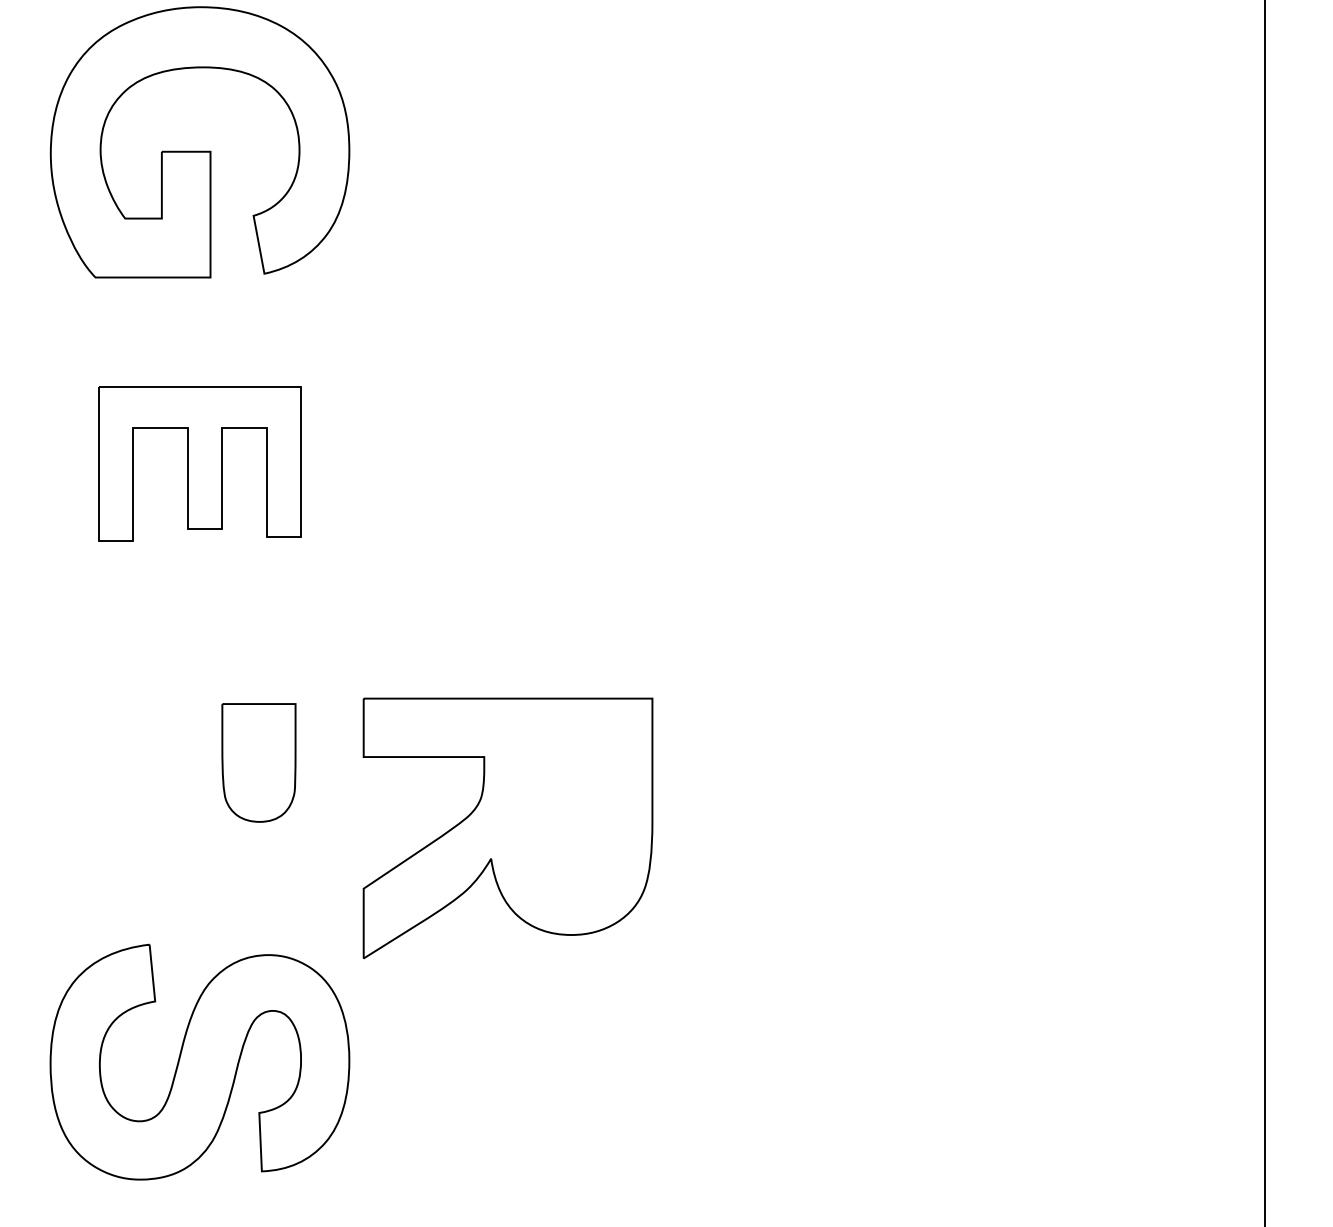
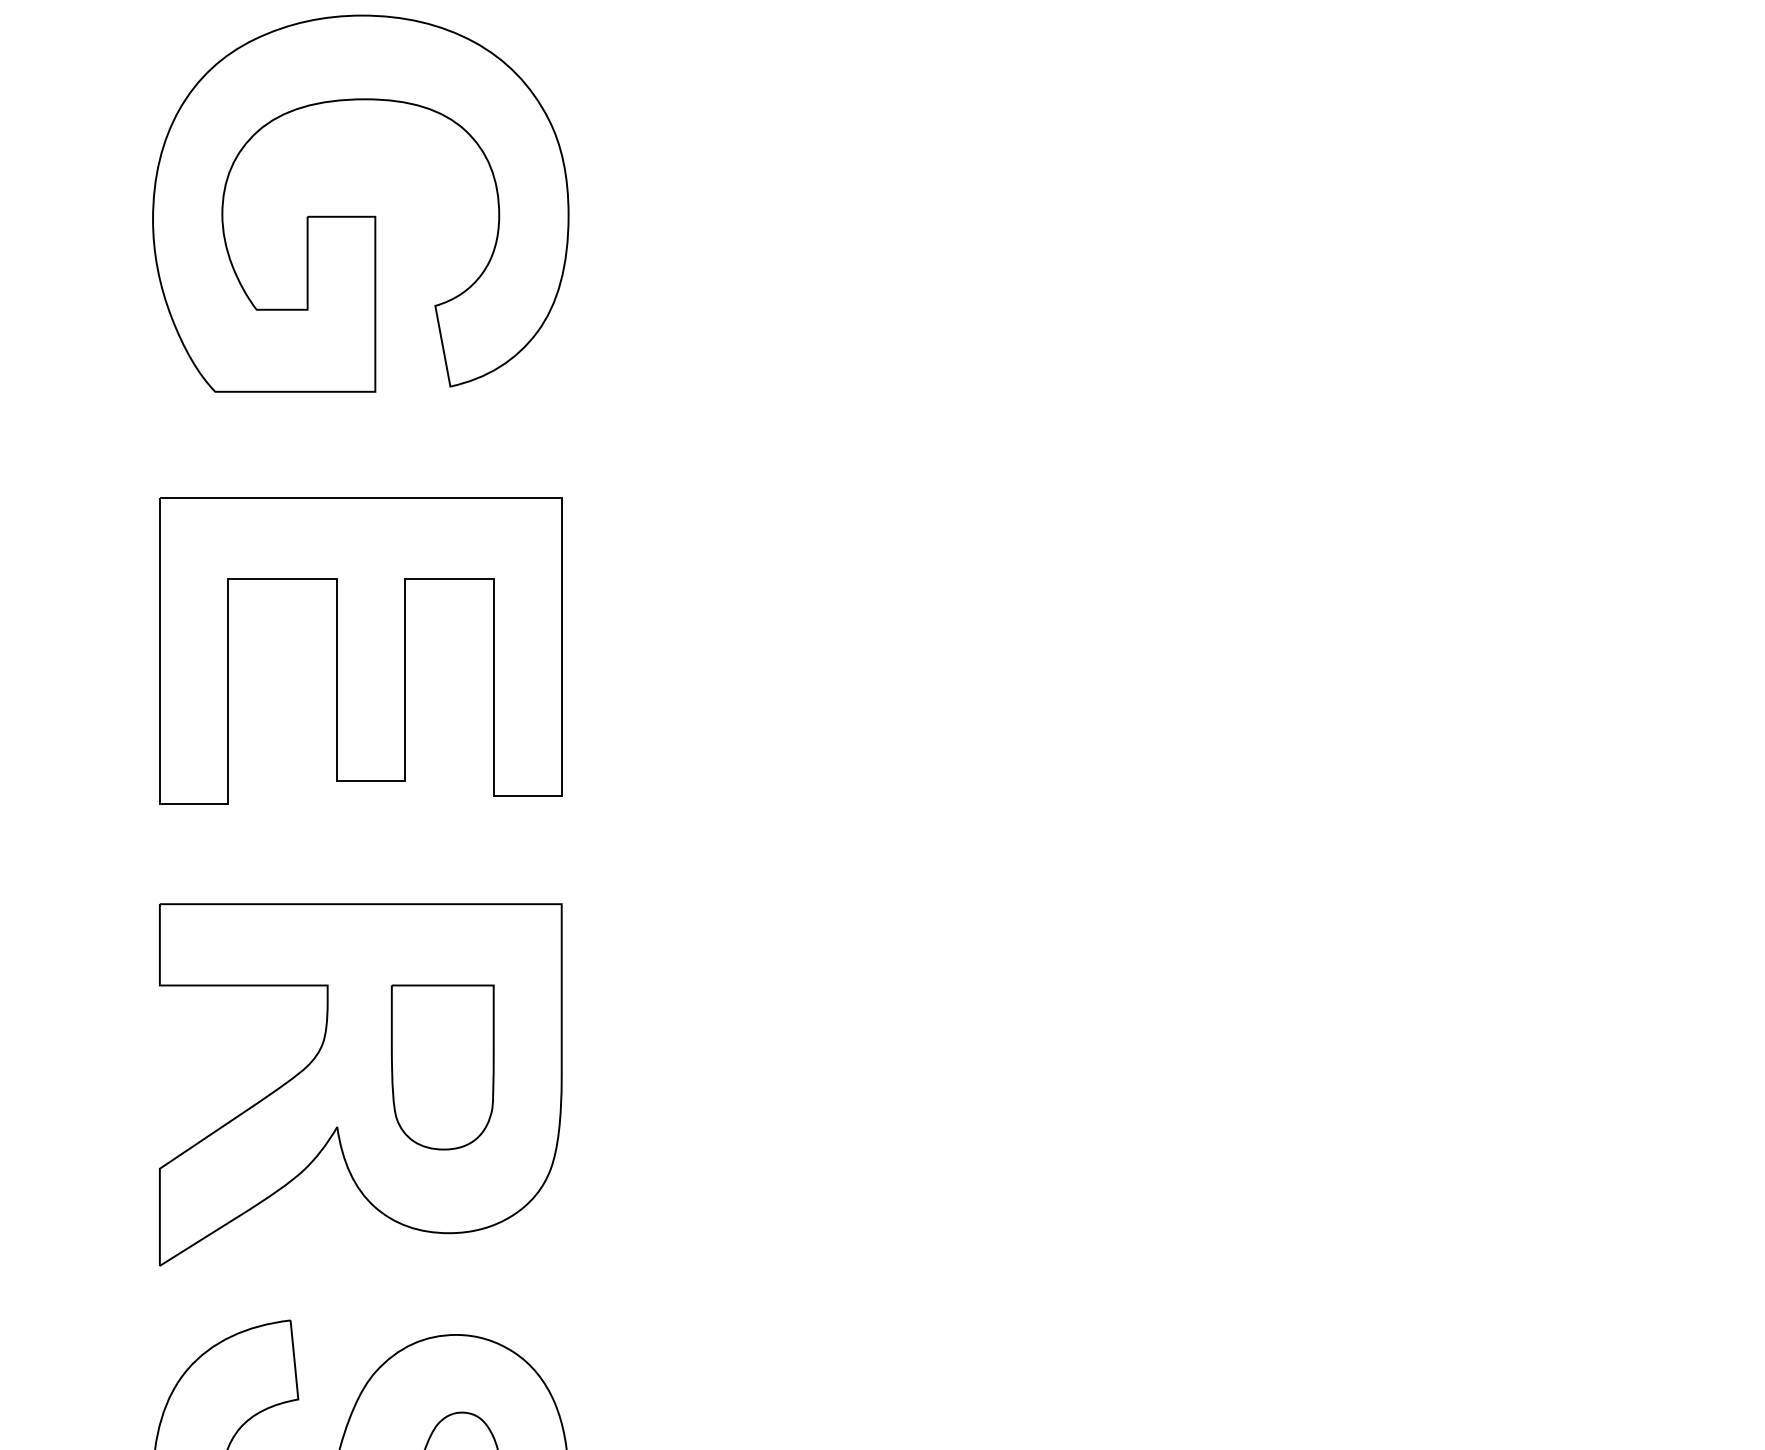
part: (199, 463) -> (360, 650), size x1.43
part: (507, 828) -> (360, 1084), moved

